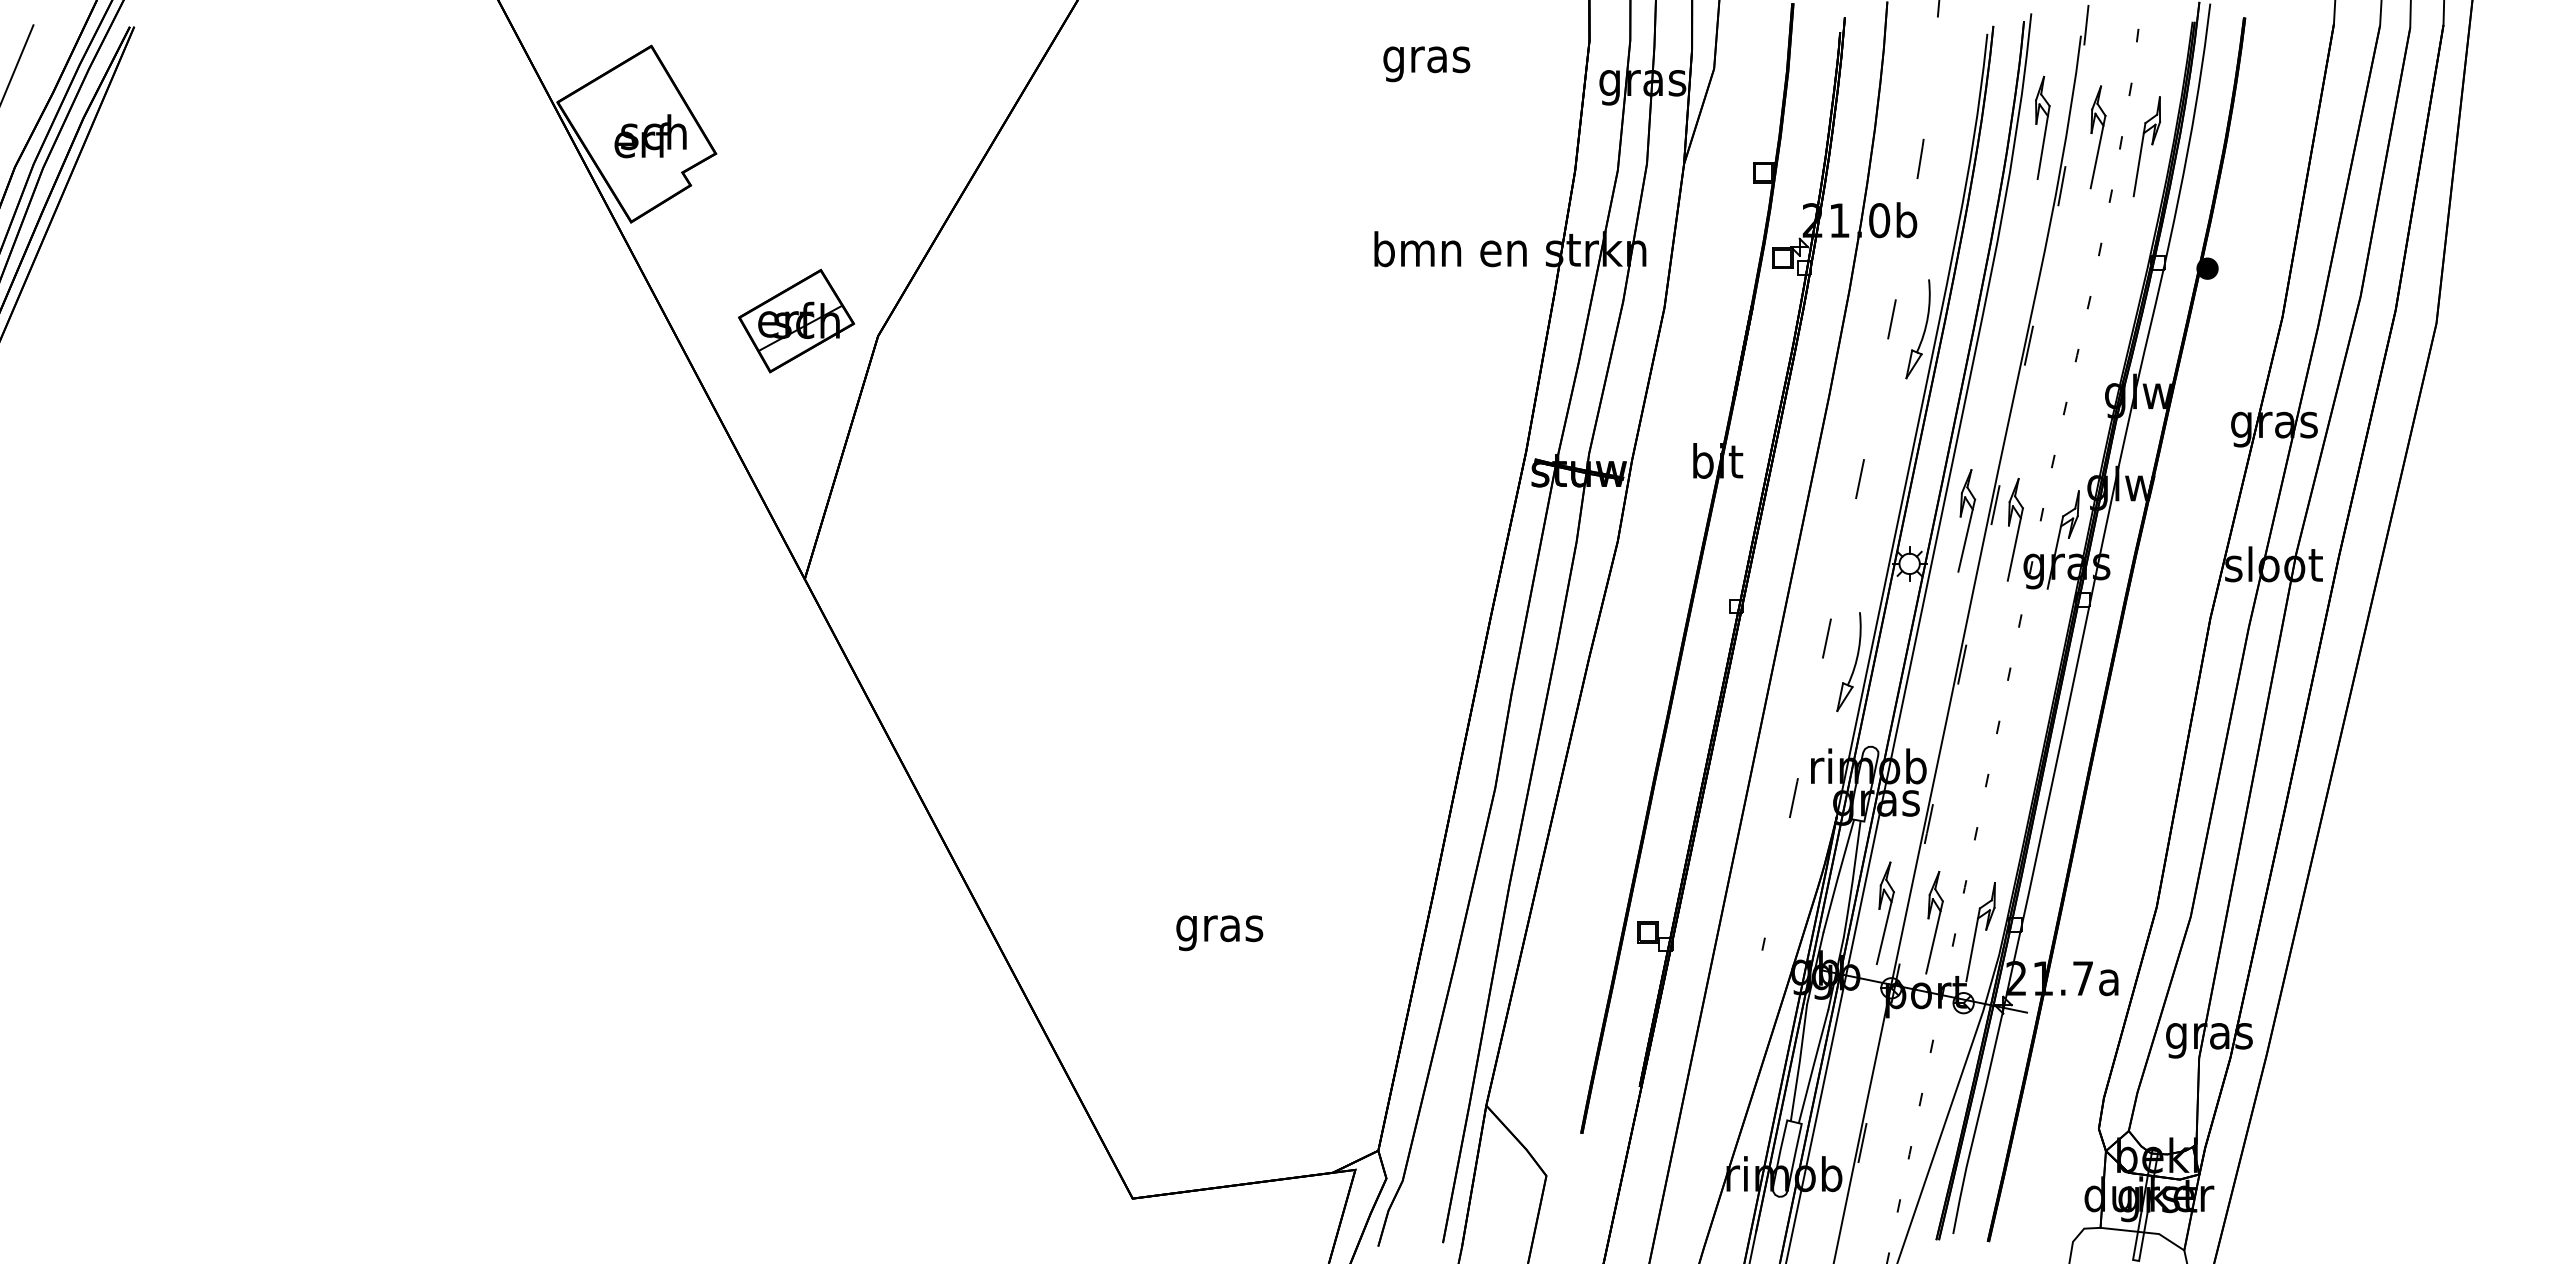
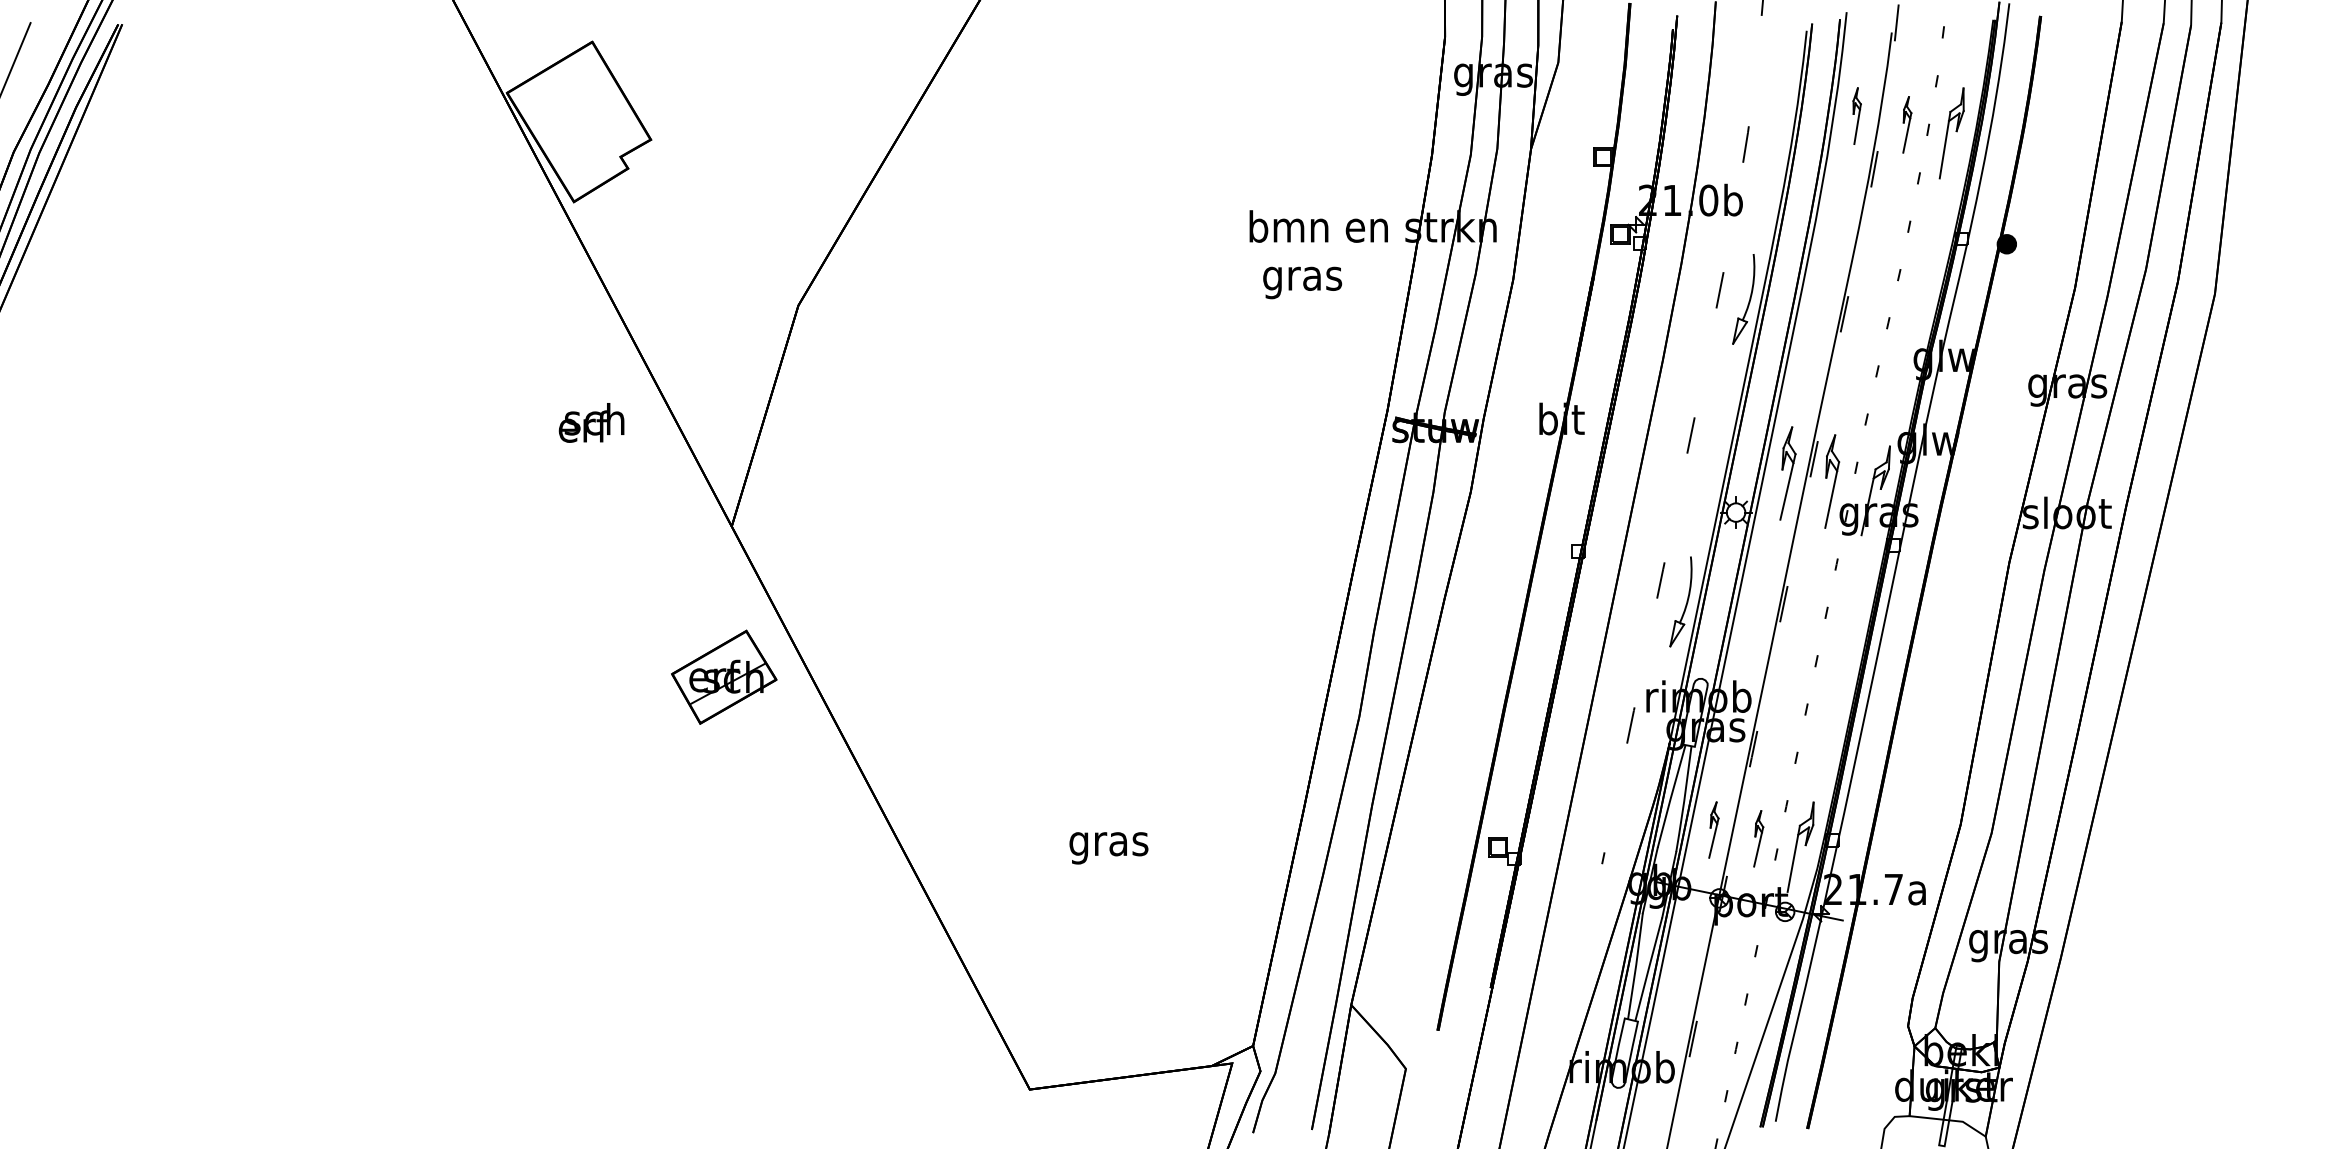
text: (1426, 64) -> (1302, 283), moved
part: (2042, 127) -> (1856, 115), size x0.6
text: (650, 136) -> (591, 423), moved
part: (2097, 137) -> (1906, 124), size x0.6
part: (796, 320) -> (724, 676), moved
part: (1884, 912) -> (1713, 829), size x0.6
part: (1934, 922) -> (1758, 838), size x0.6

